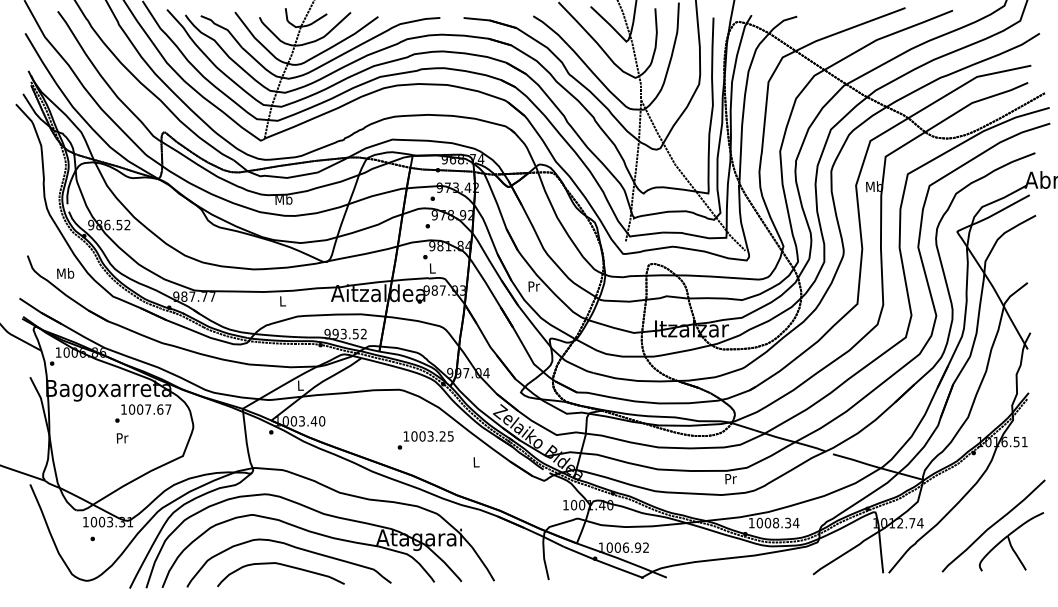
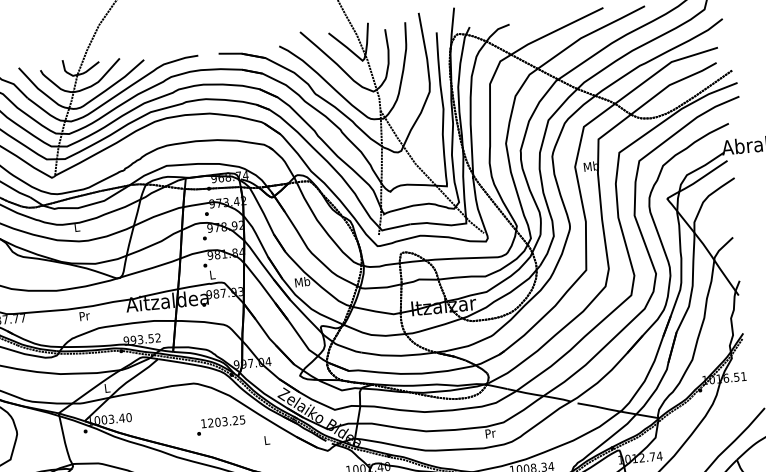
text: (283, 199) -> (76, 227), Mb -> L
text: (533, 286) -> (302, 282), Pr -> Mb
text: (282, 301) -> (84, 316), L -> Pr
text: (414, 436) -> (210, 423), 1003.25 -> 1203.25

